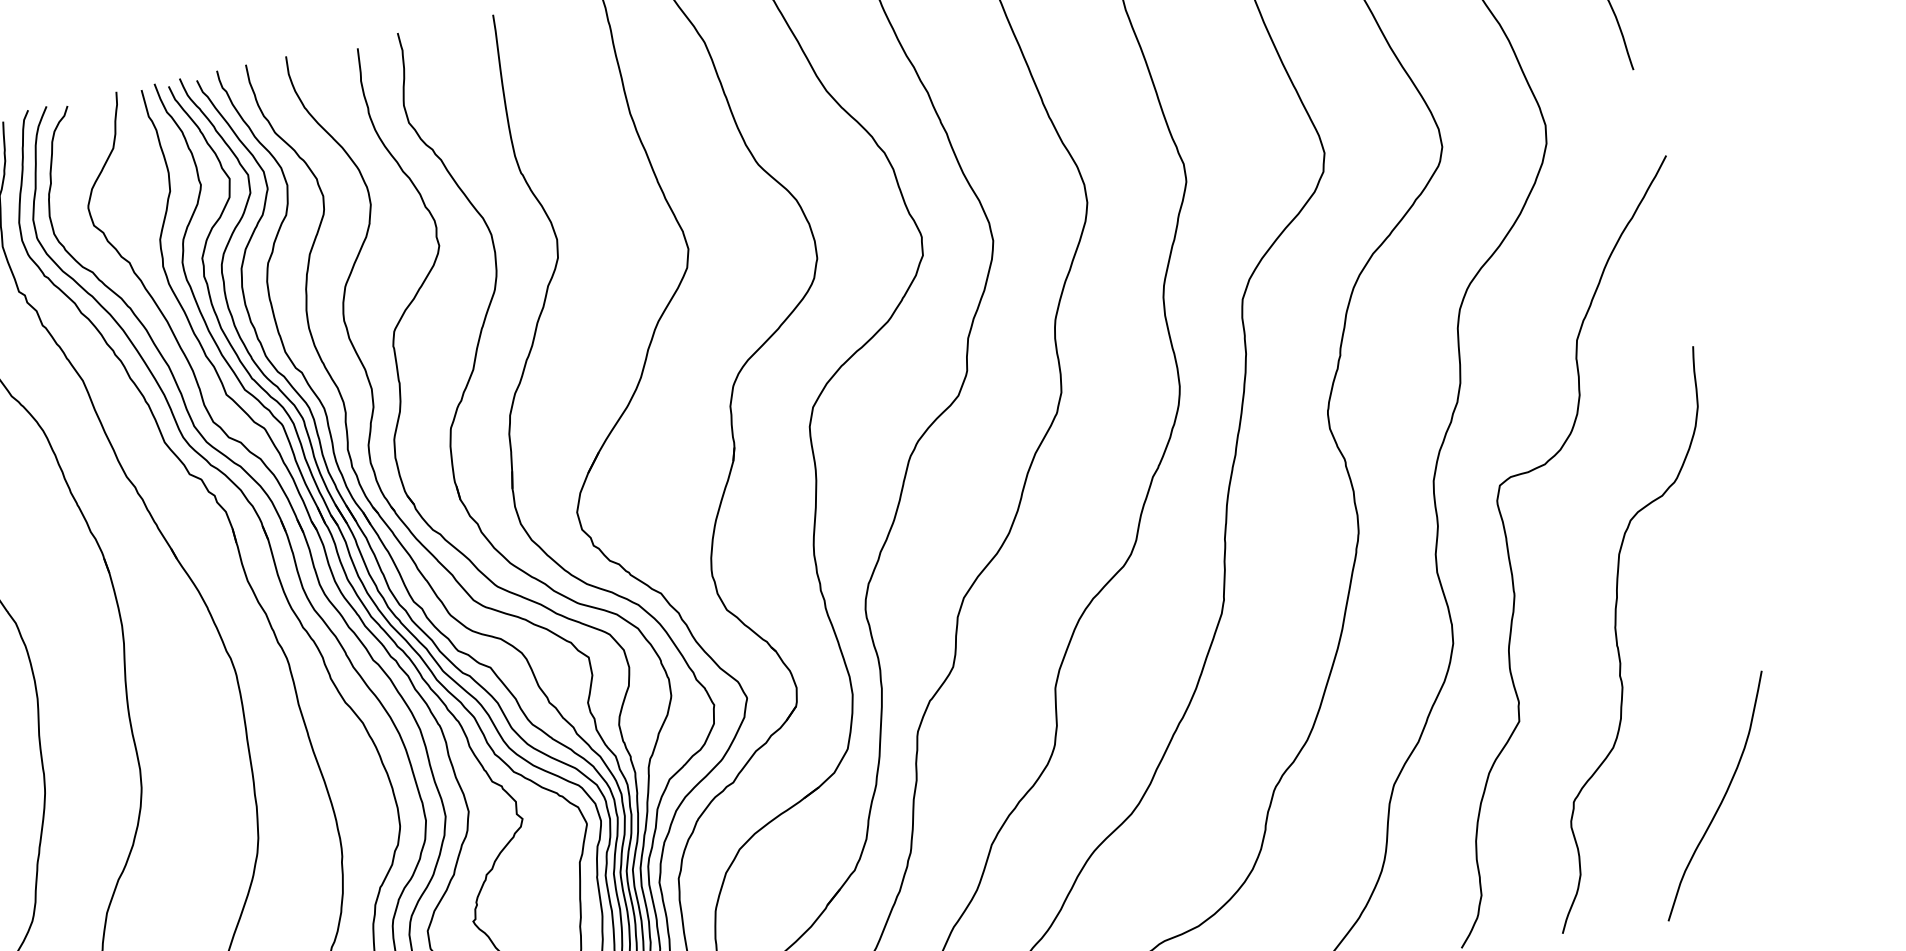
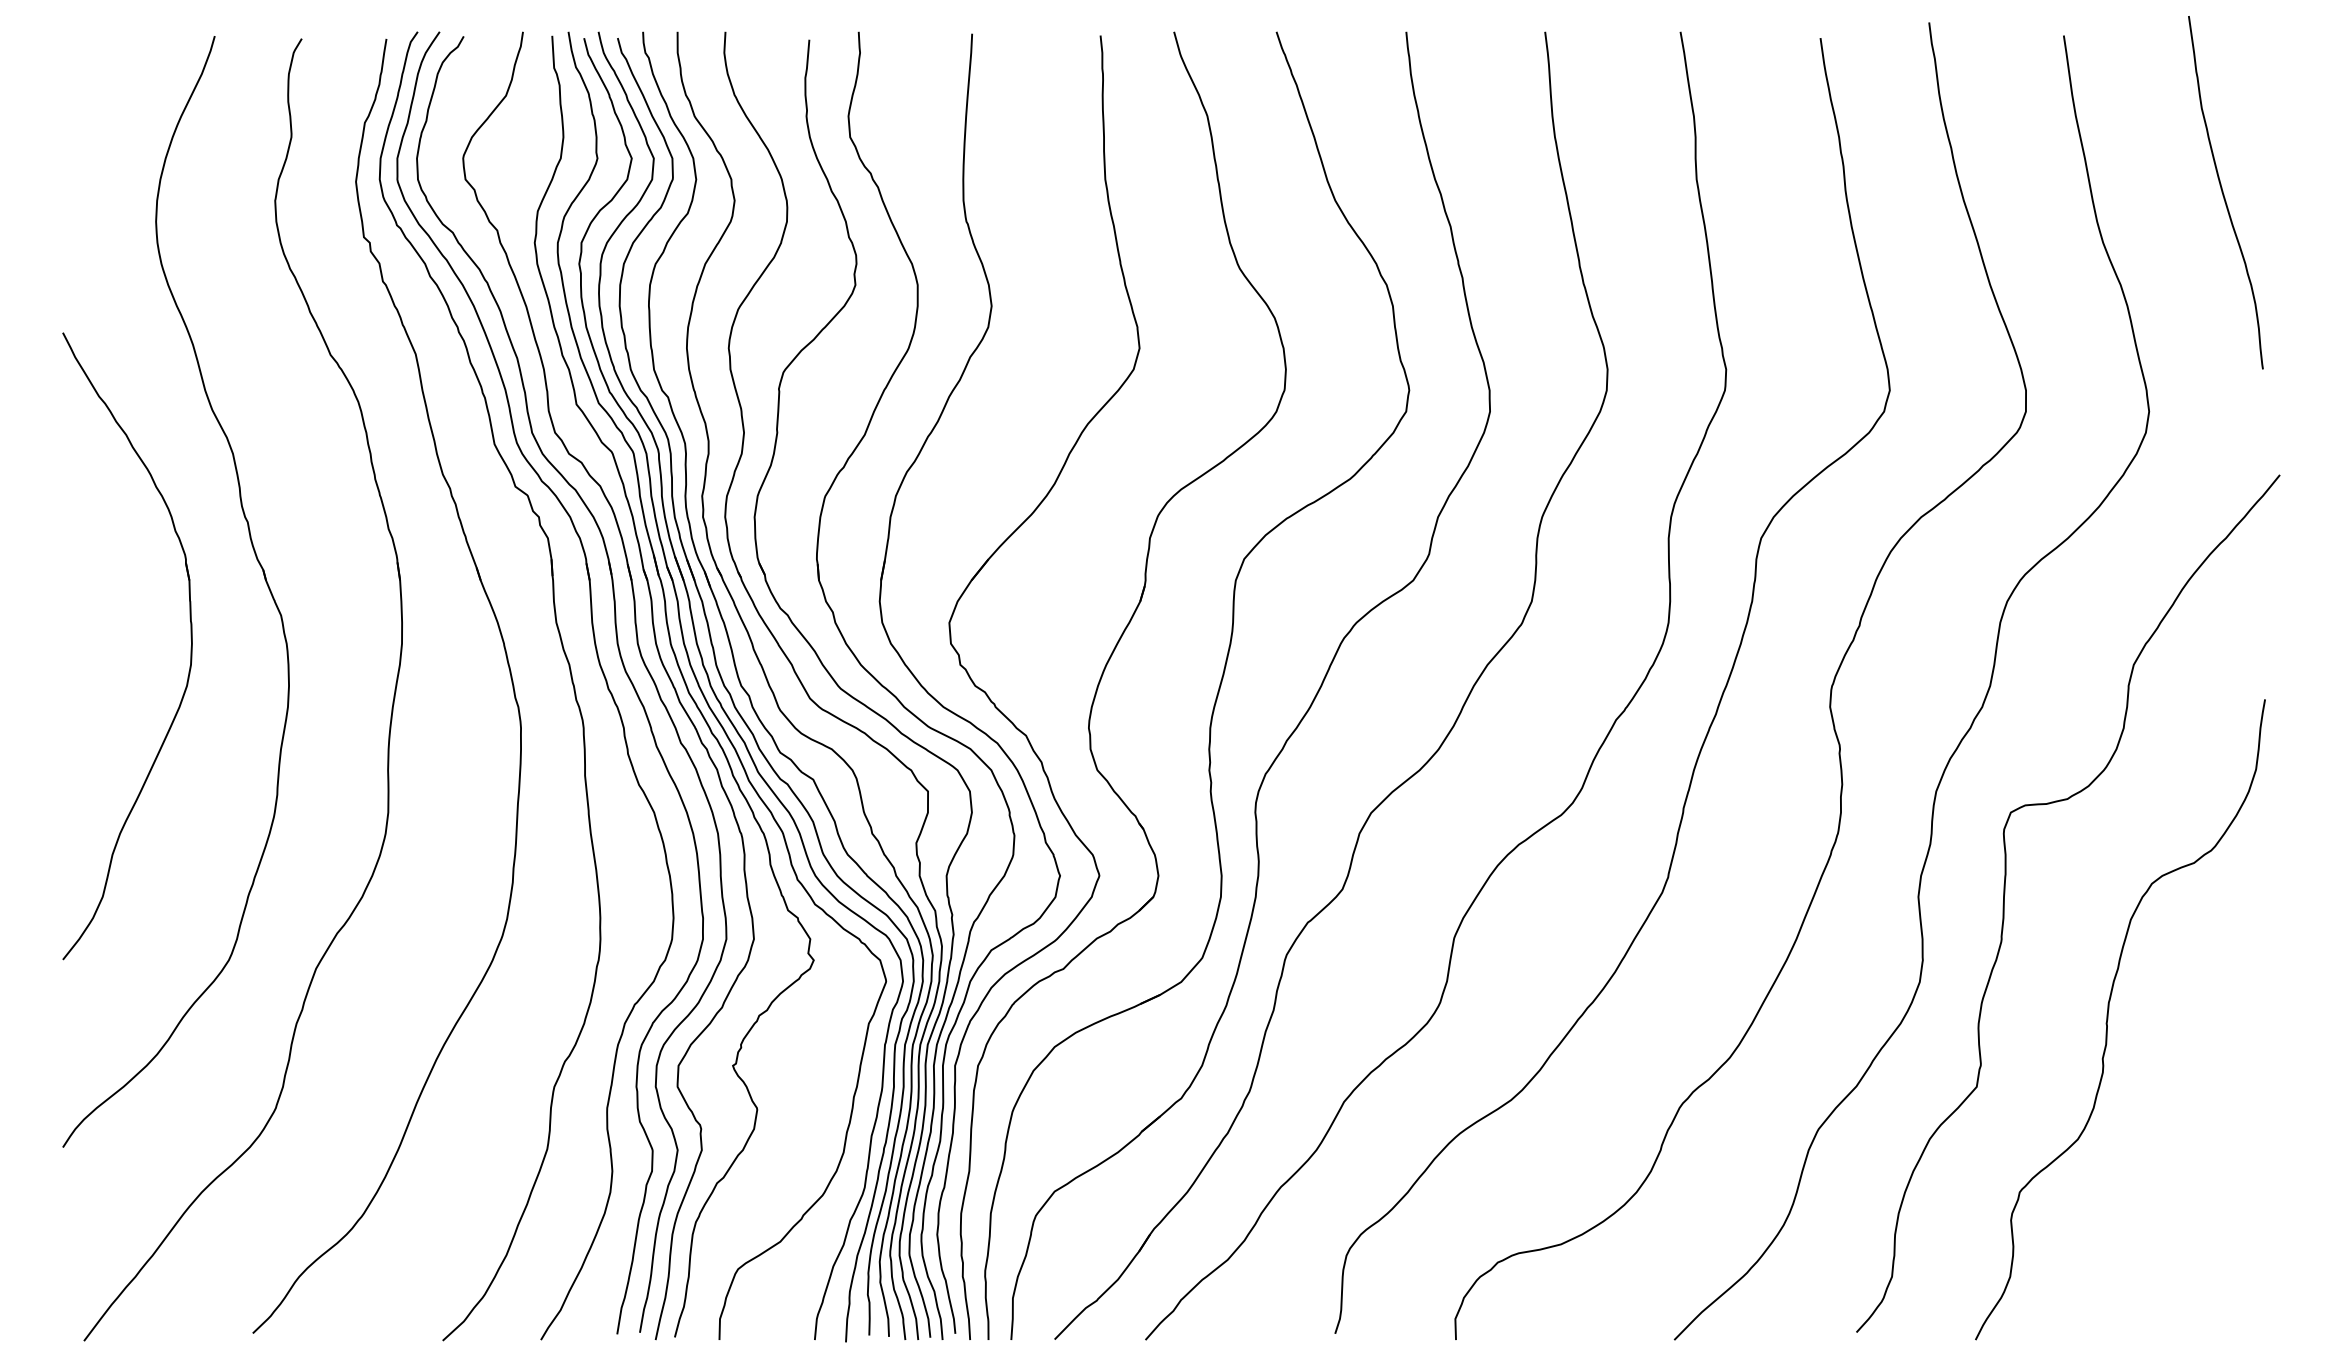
curve: (1722, 798) -> (2190, 1223), removed

